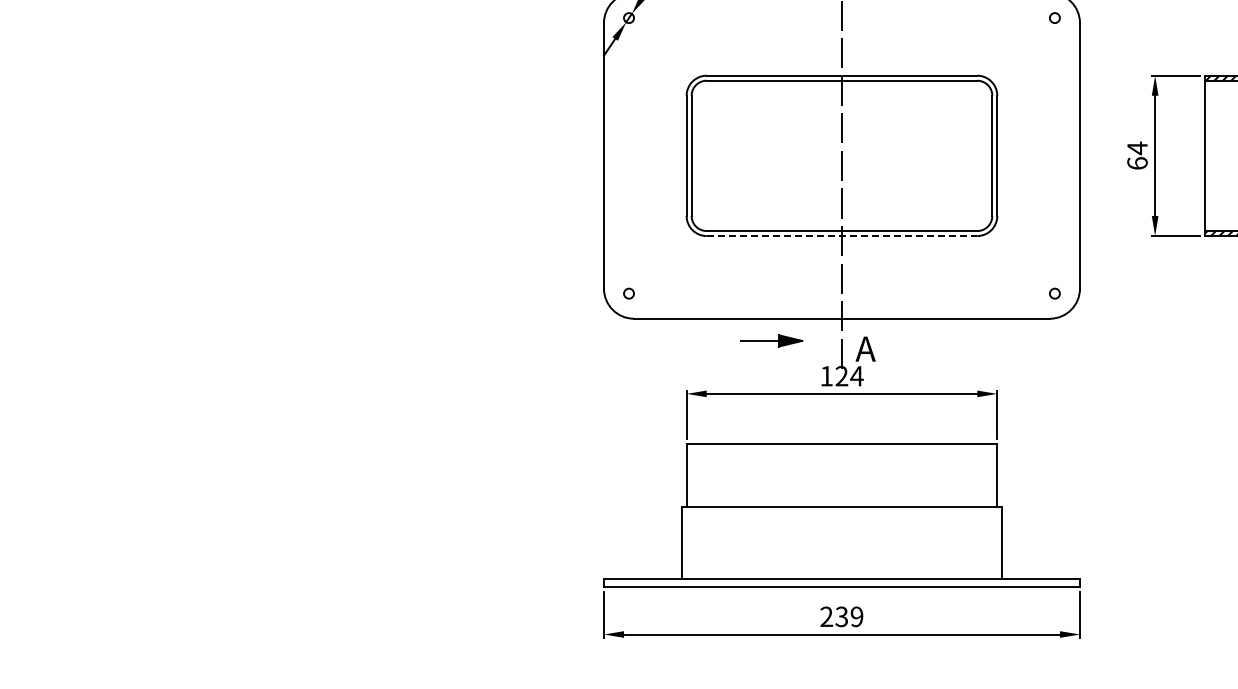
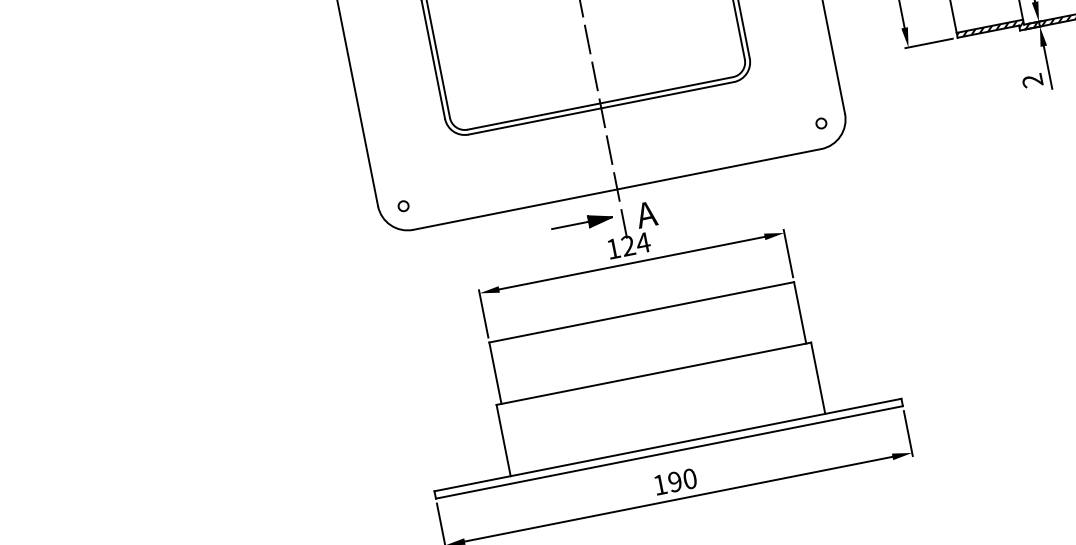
line: (842, 236) -> (601, 108), dashed -> solid
part: (771, 340) -> (581, 222), moved
text: (841, 616) -> (674, 481), 239 -> 190

